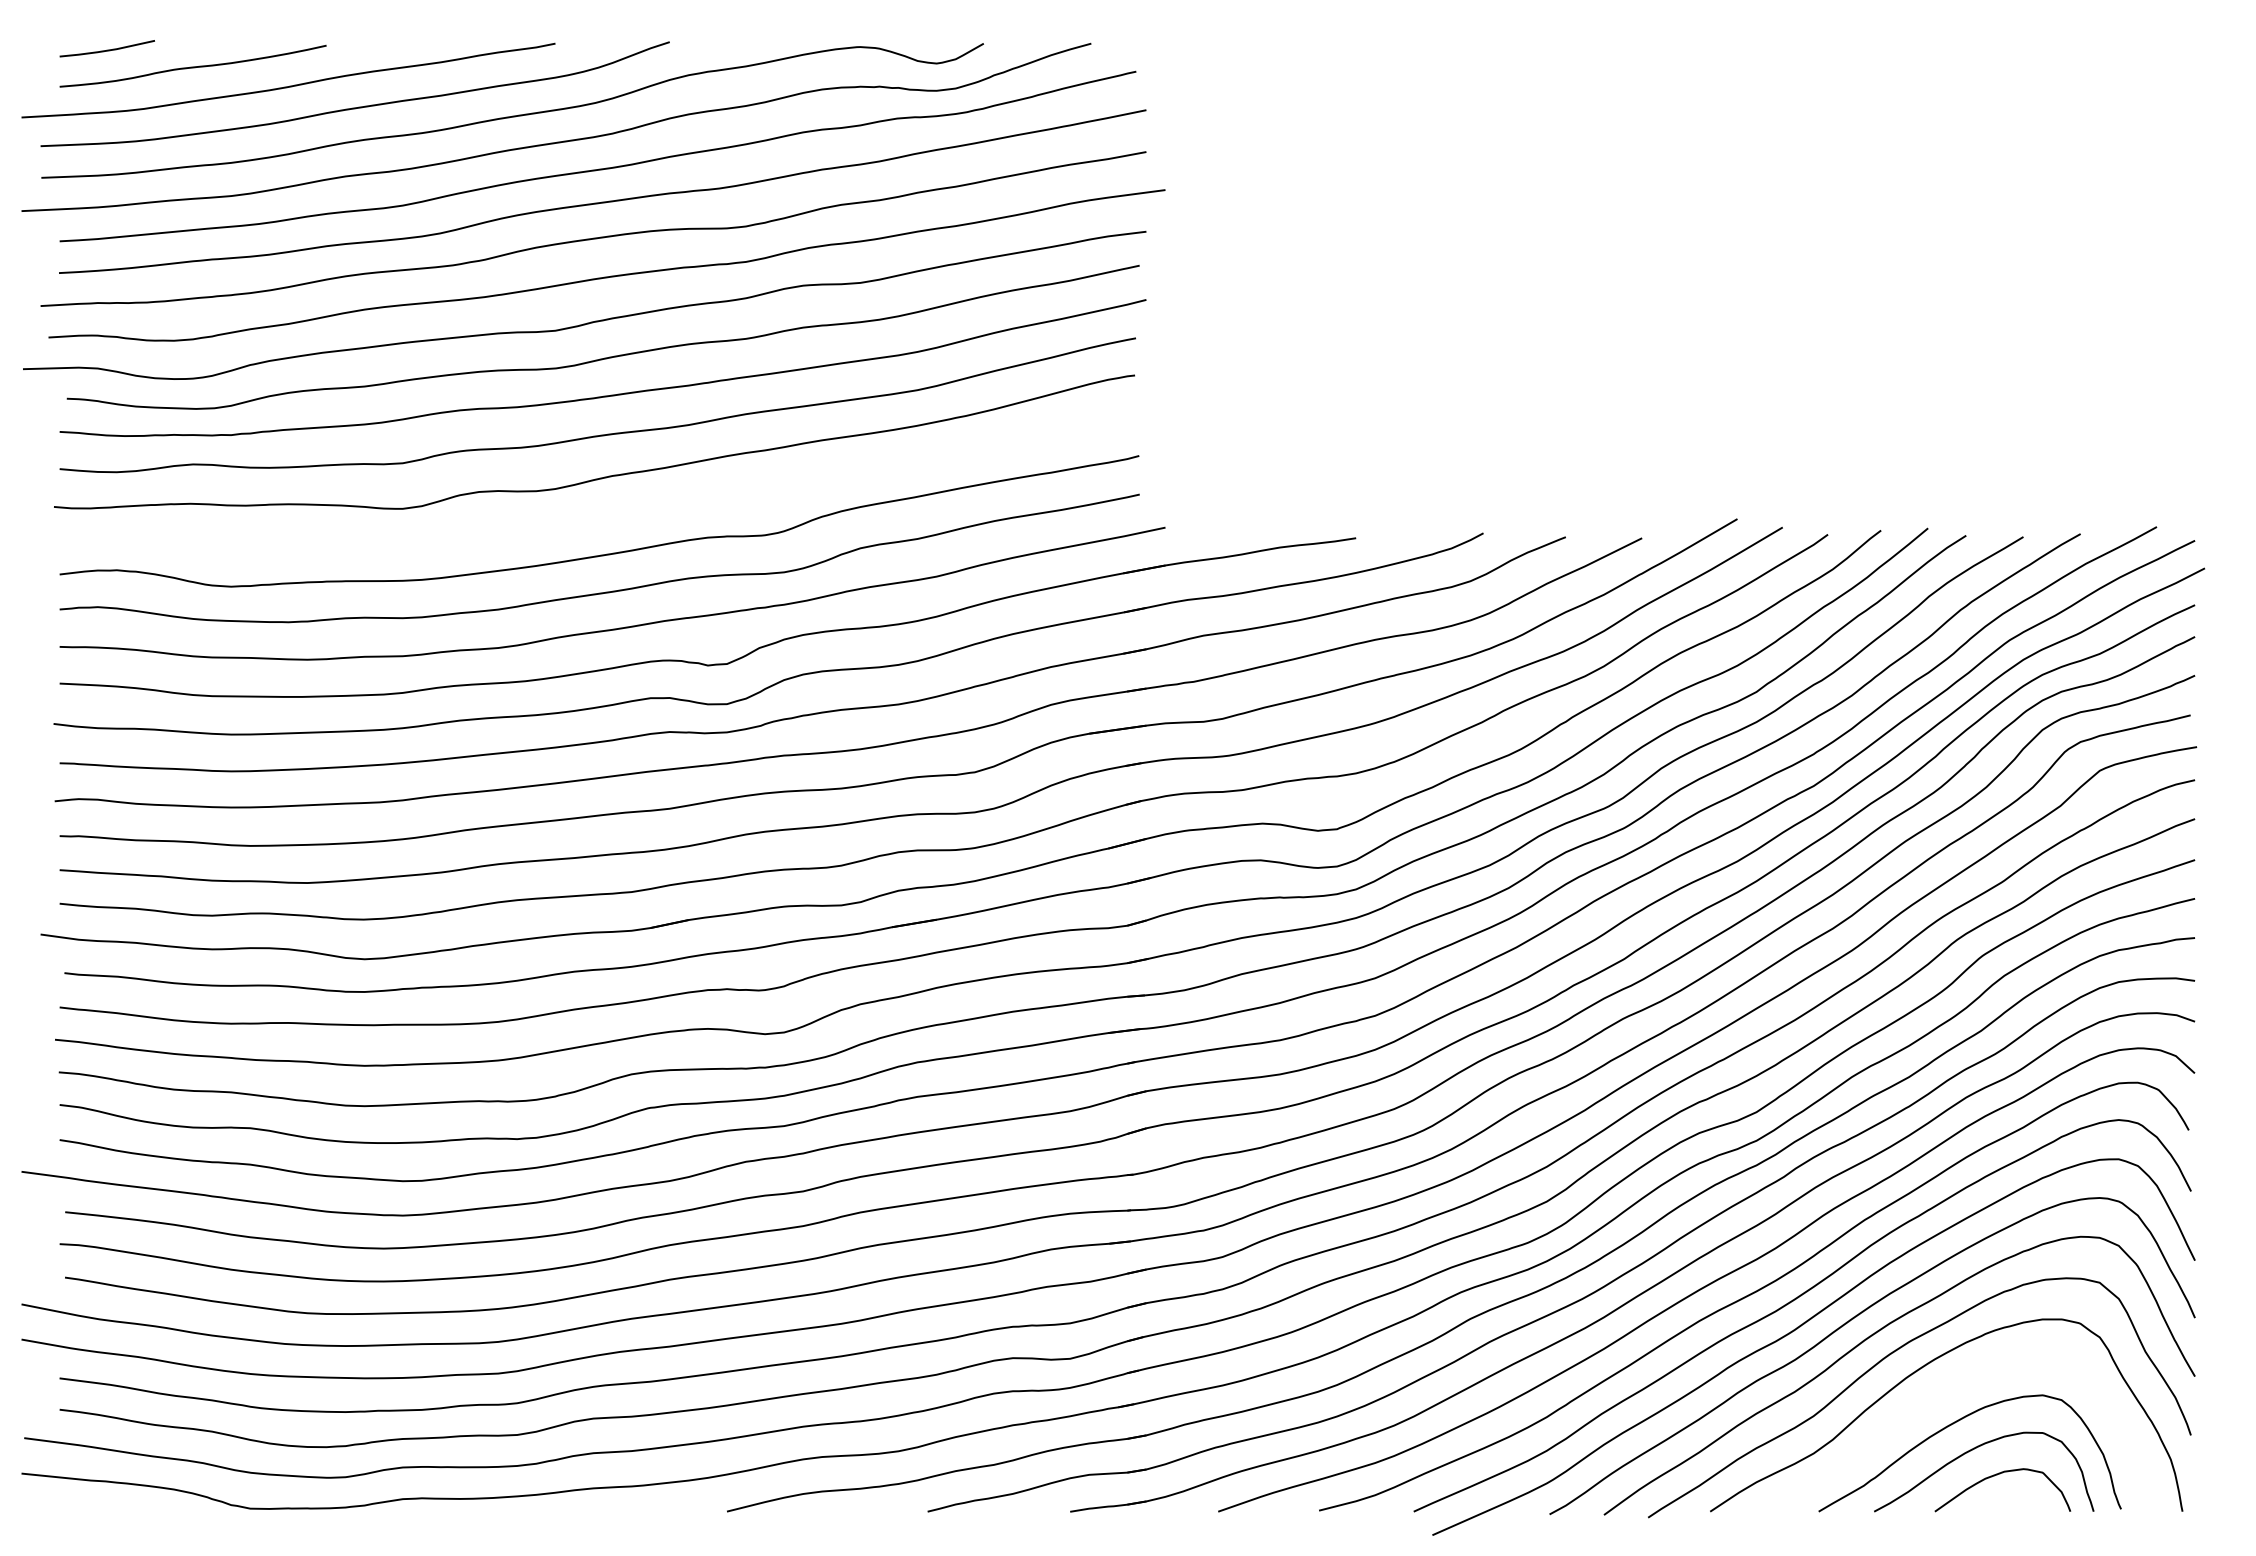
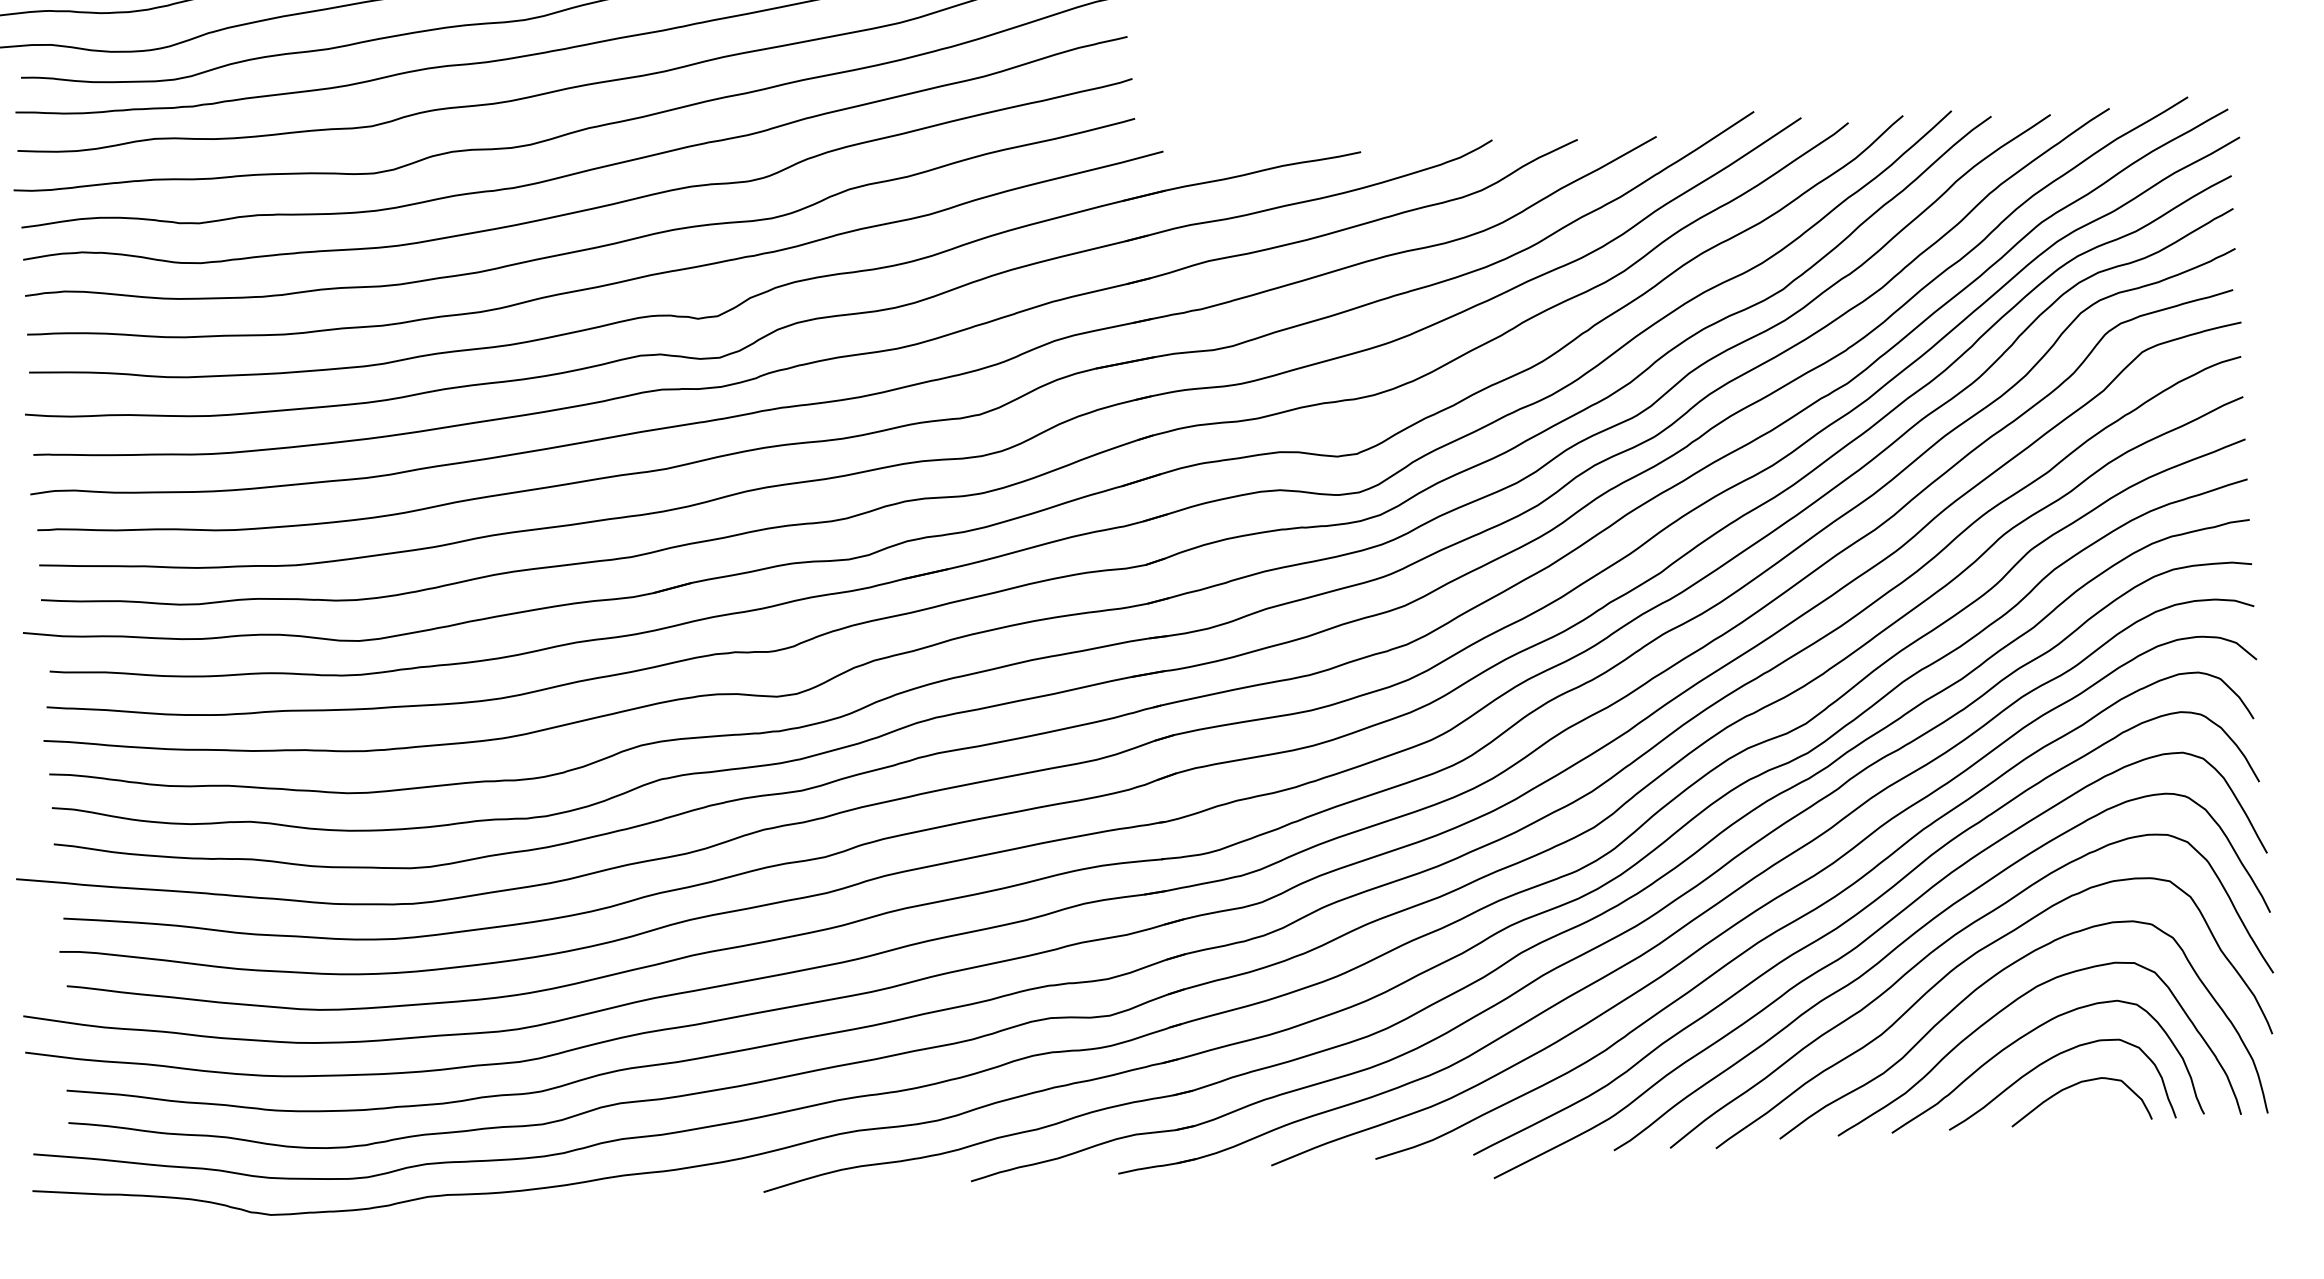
curve: (604, 516) -> (583, 170), added
curve: (1938, 1395) -> (2009, 1006), added

